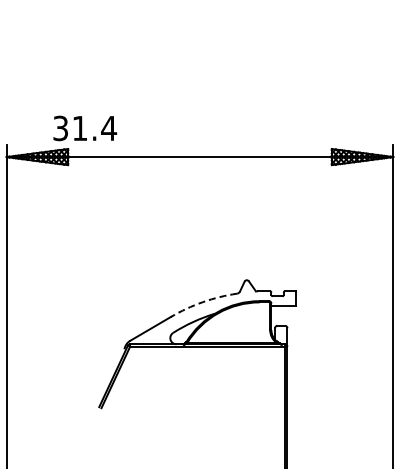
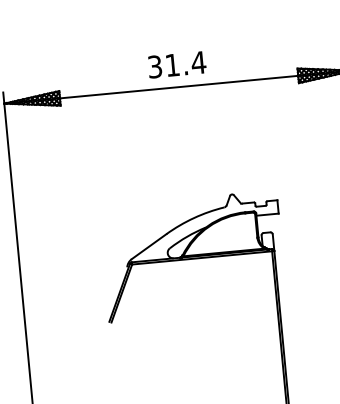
text: (85, 128) -> (177, 64), moved
arc: (202, 302) -> (193, 218), dashed -> solid

